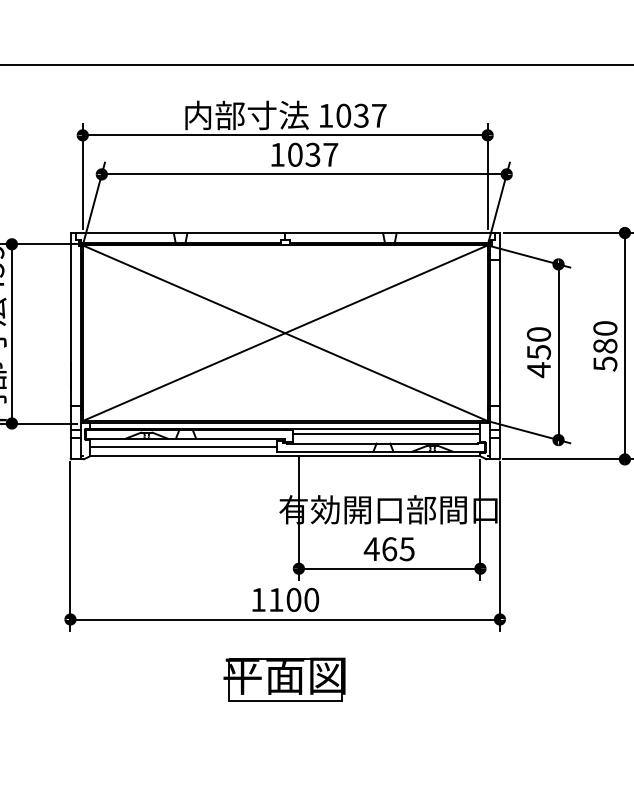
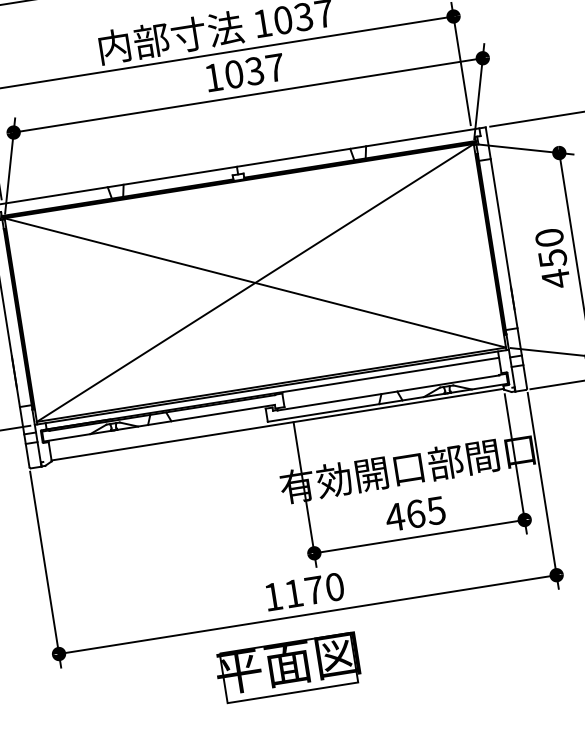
line: (385, 434) -> (390, 381), removed
line: (183, 447) -> (158, 433), removed
text: (293, 599) -> (313, 589), 1100 -> 1170
part: (284, 679) -> (288, 667), moved

